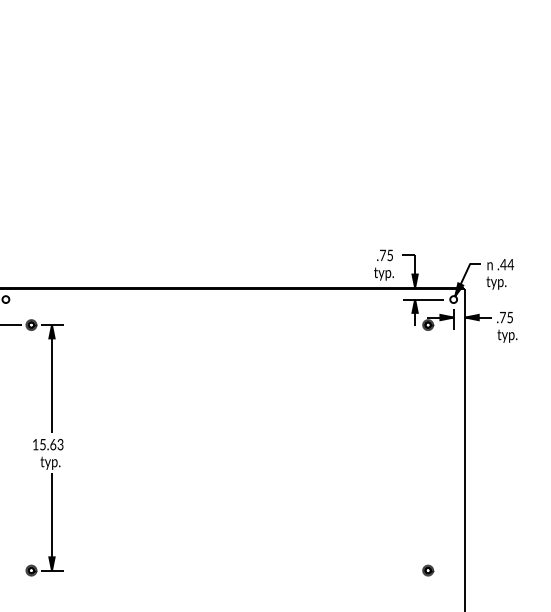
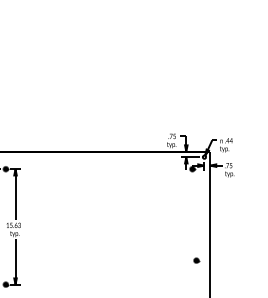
part: (428, 570) -> (196, 260), moved

